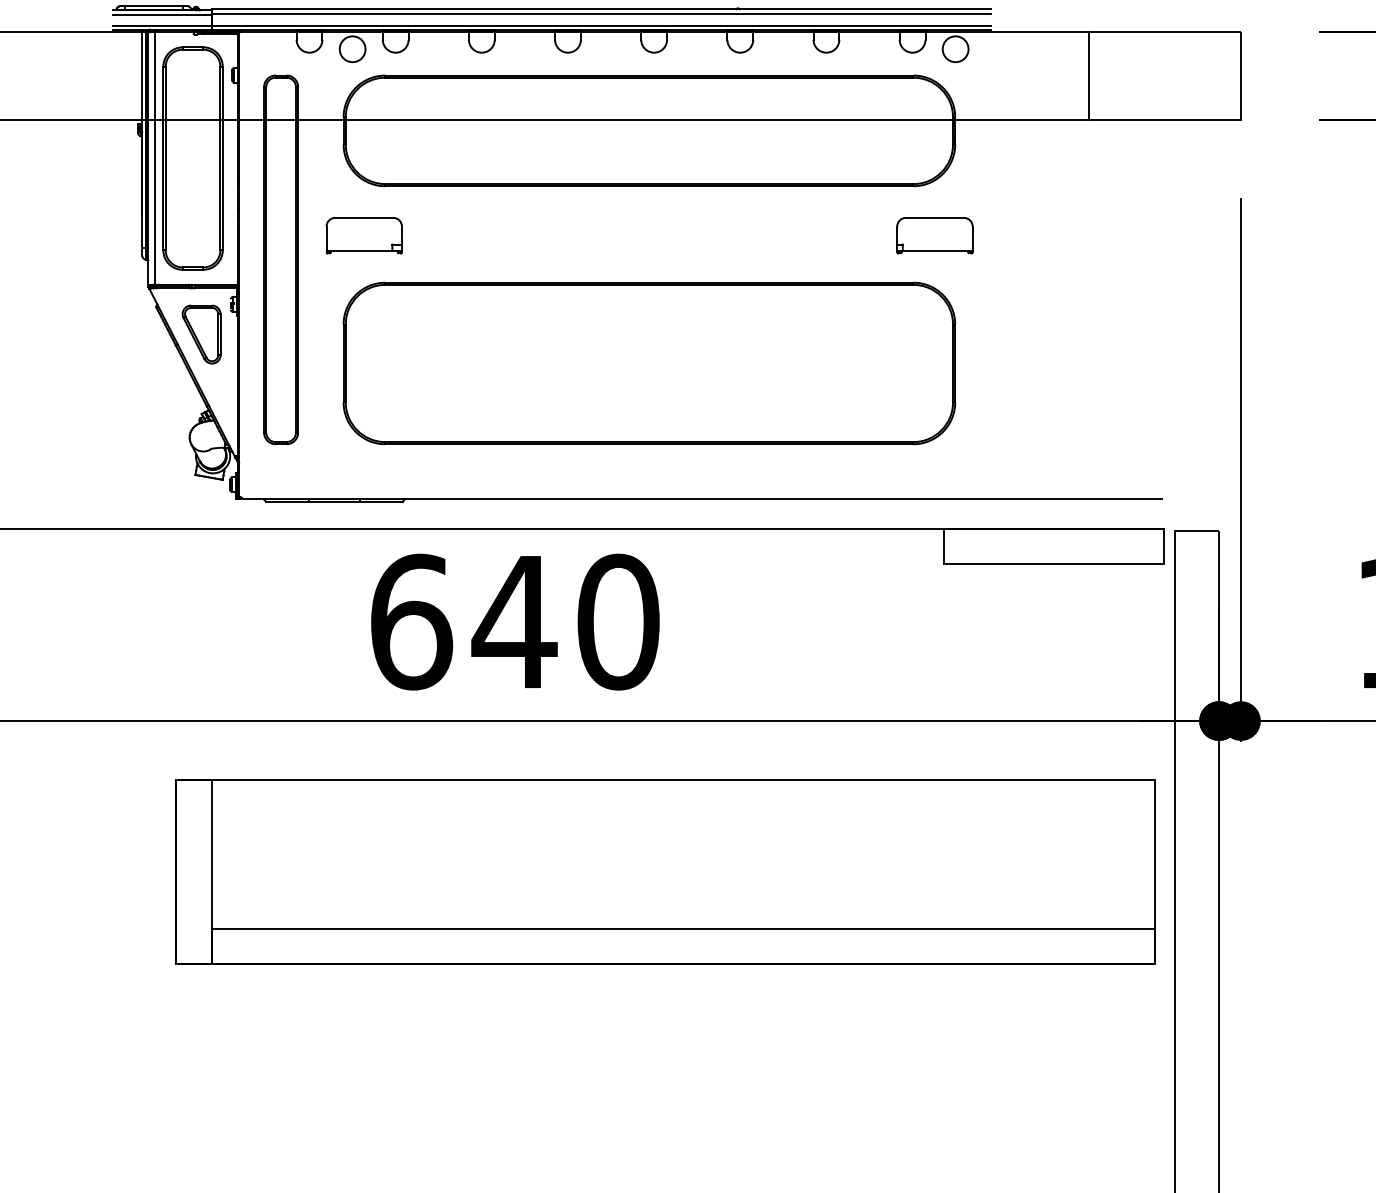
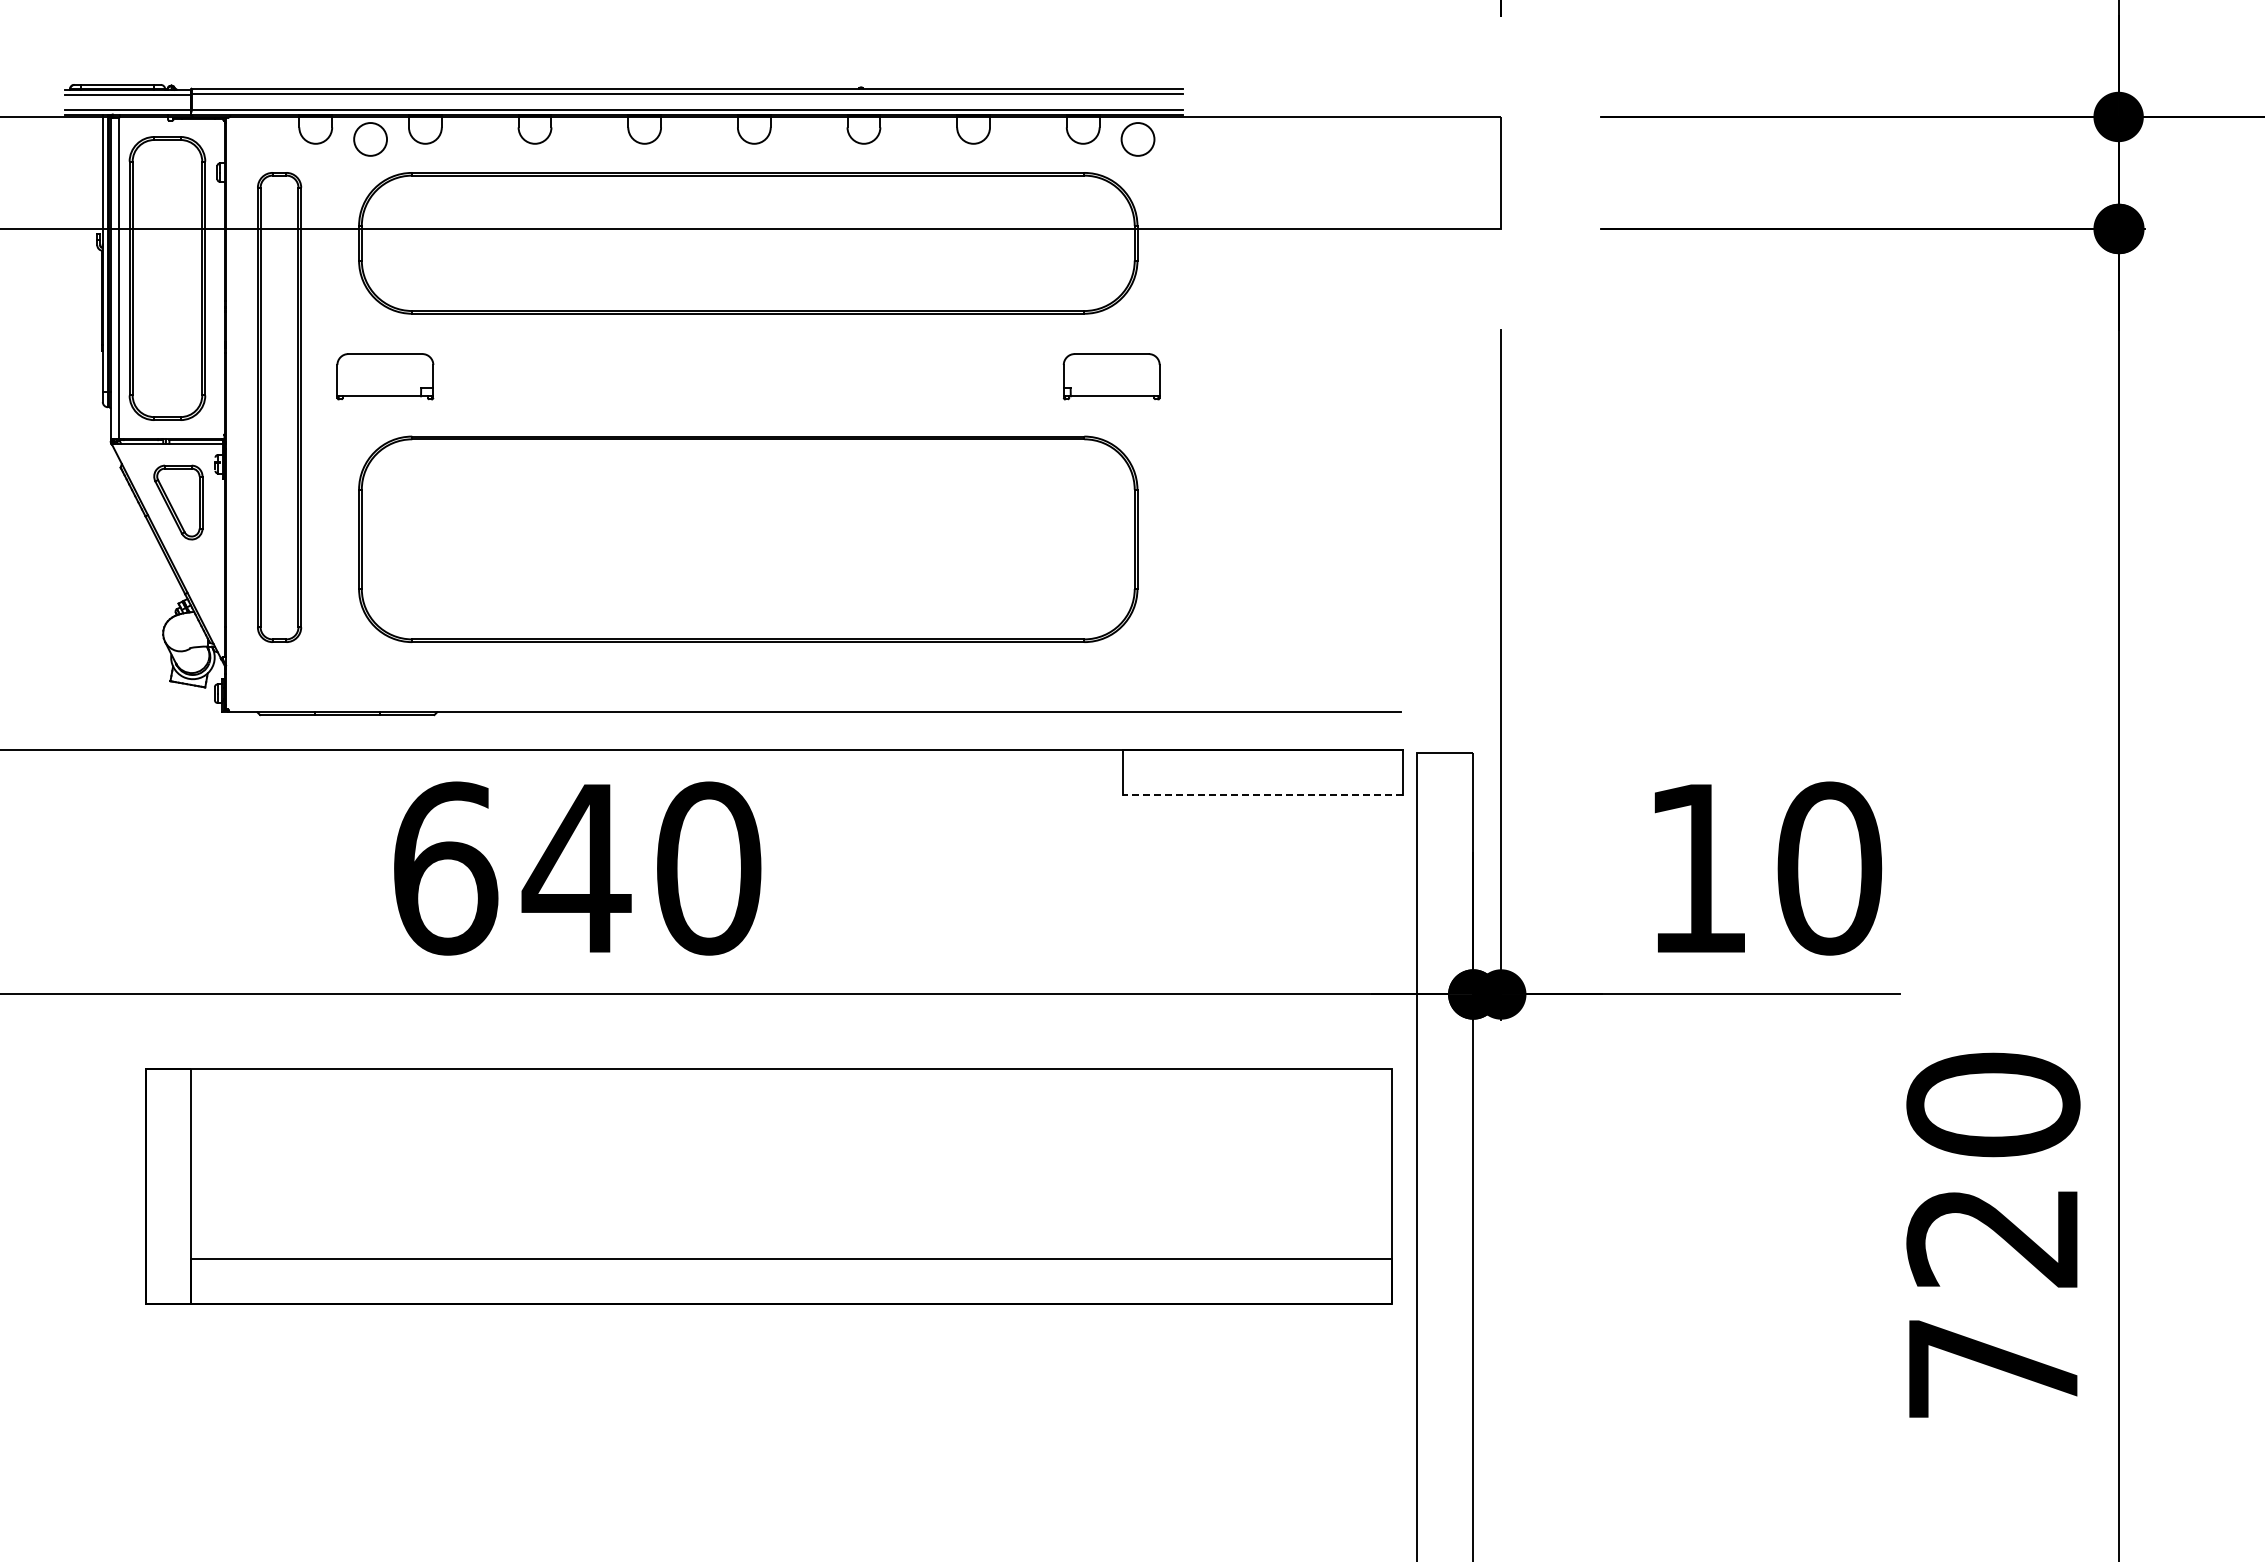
line: (1089, 75) -> (1308, 172), removed
line: (1054, 563) -> (1263, 794), solid -> dashed

